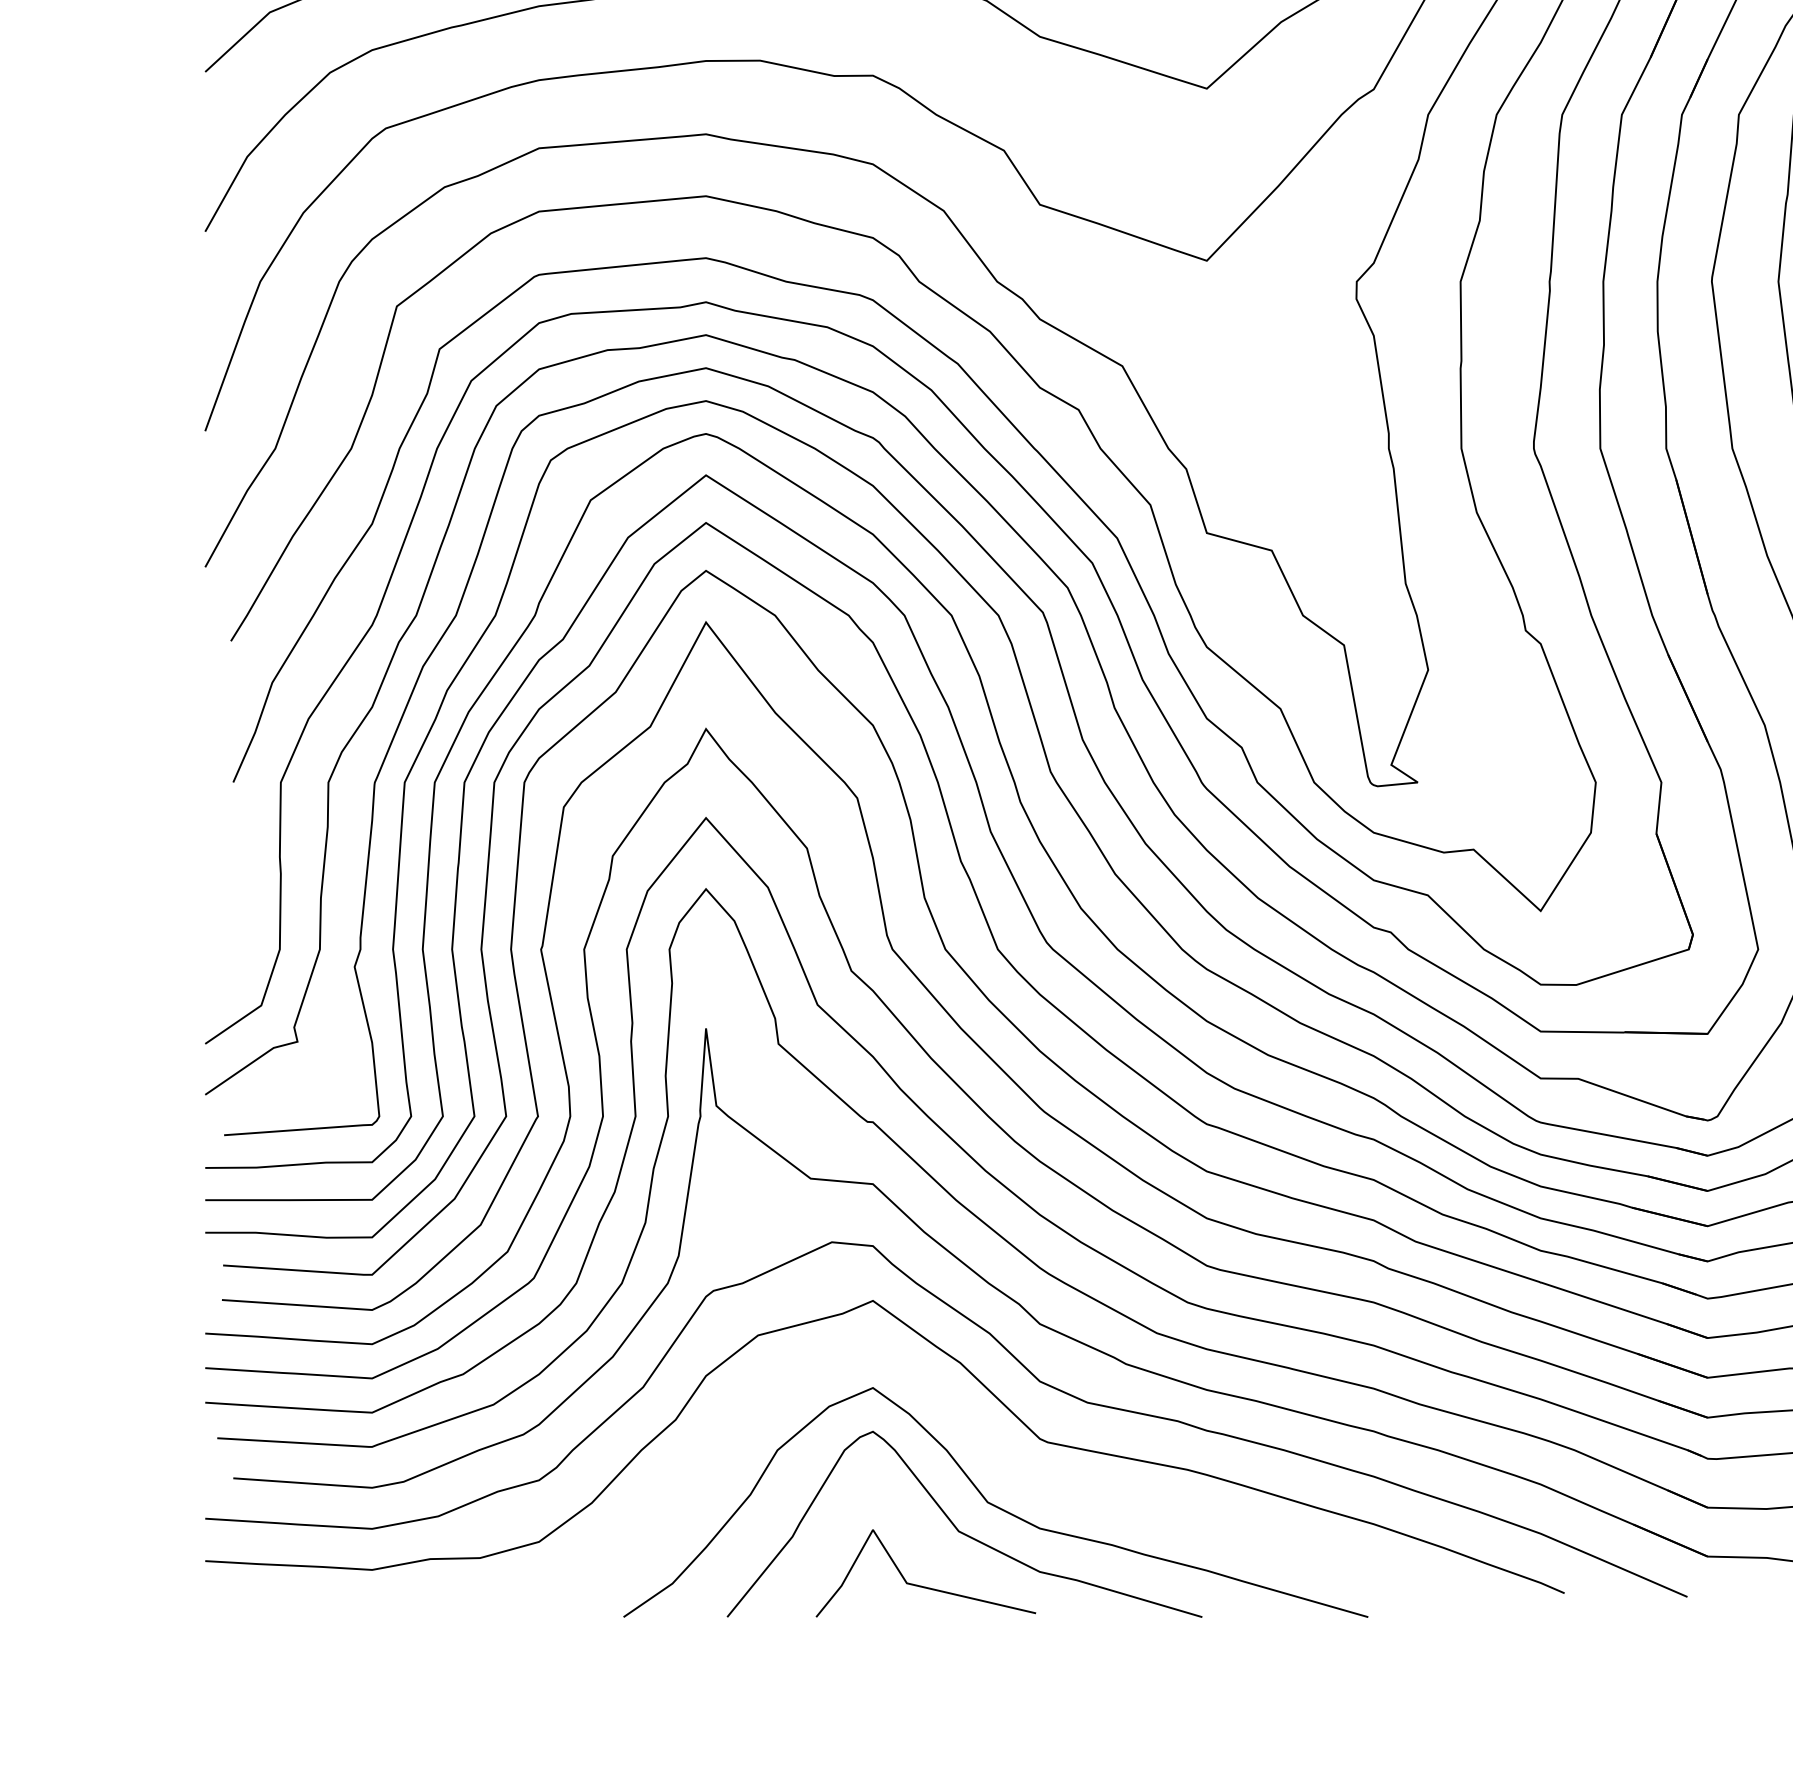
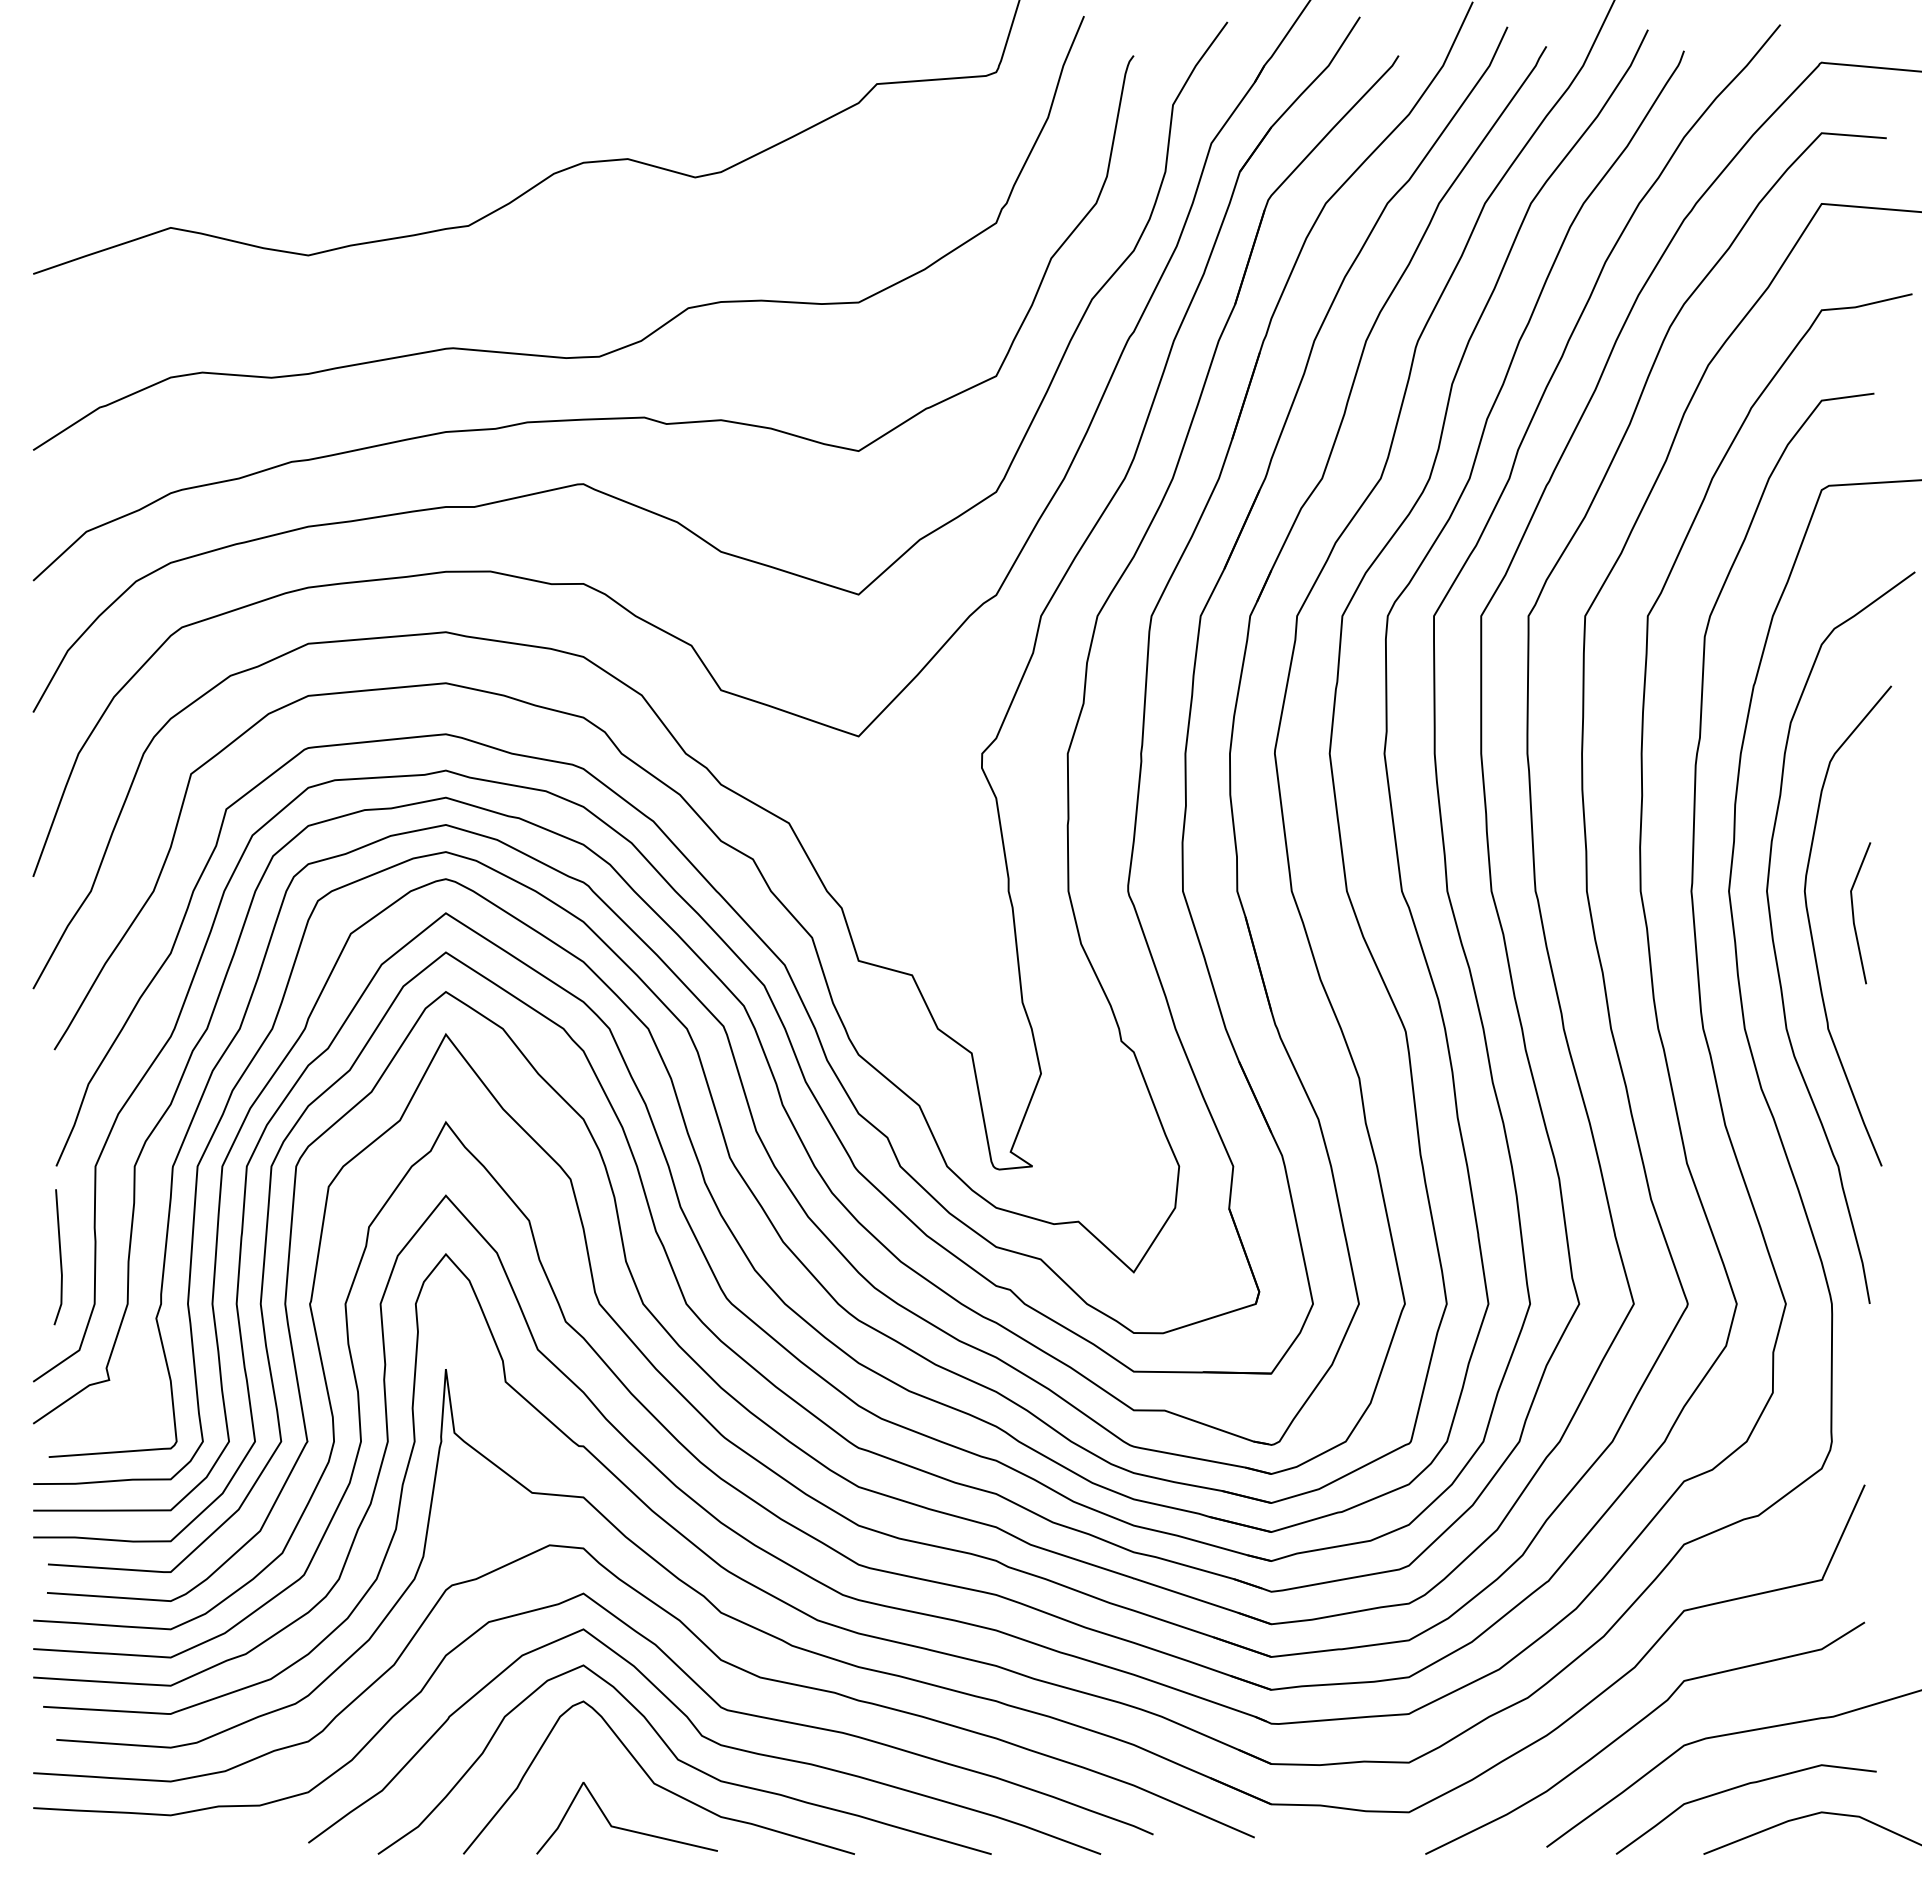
line: (237, 893) -> (59, 1257), added
curve: (1022, 1477) -> (706, 1739), added

